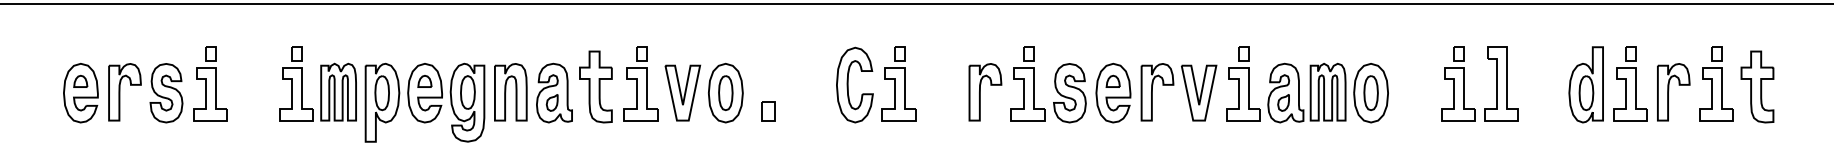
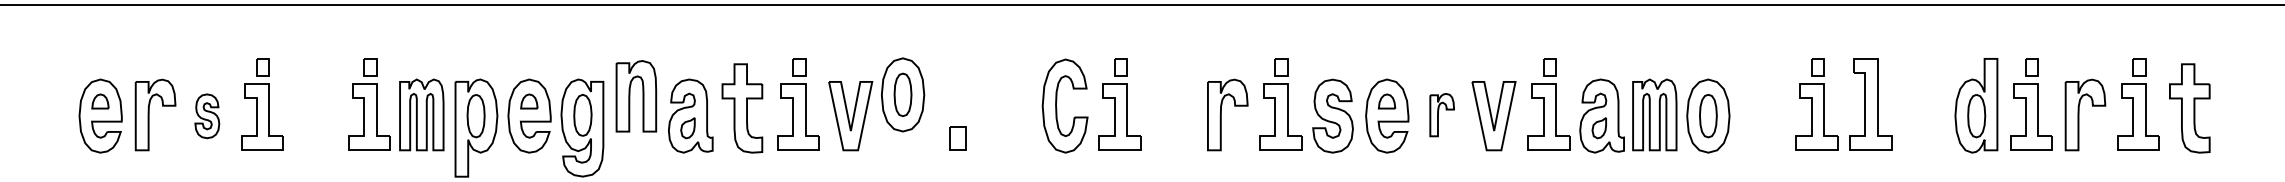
part: (510, 92) -> (635, 96), moved
part: (725, 92) -> (902, 94), moved
part: (1157, 92) -> (1442, 115), size x0.6
part: (166, 93) -> (207, 116), size x0.6

